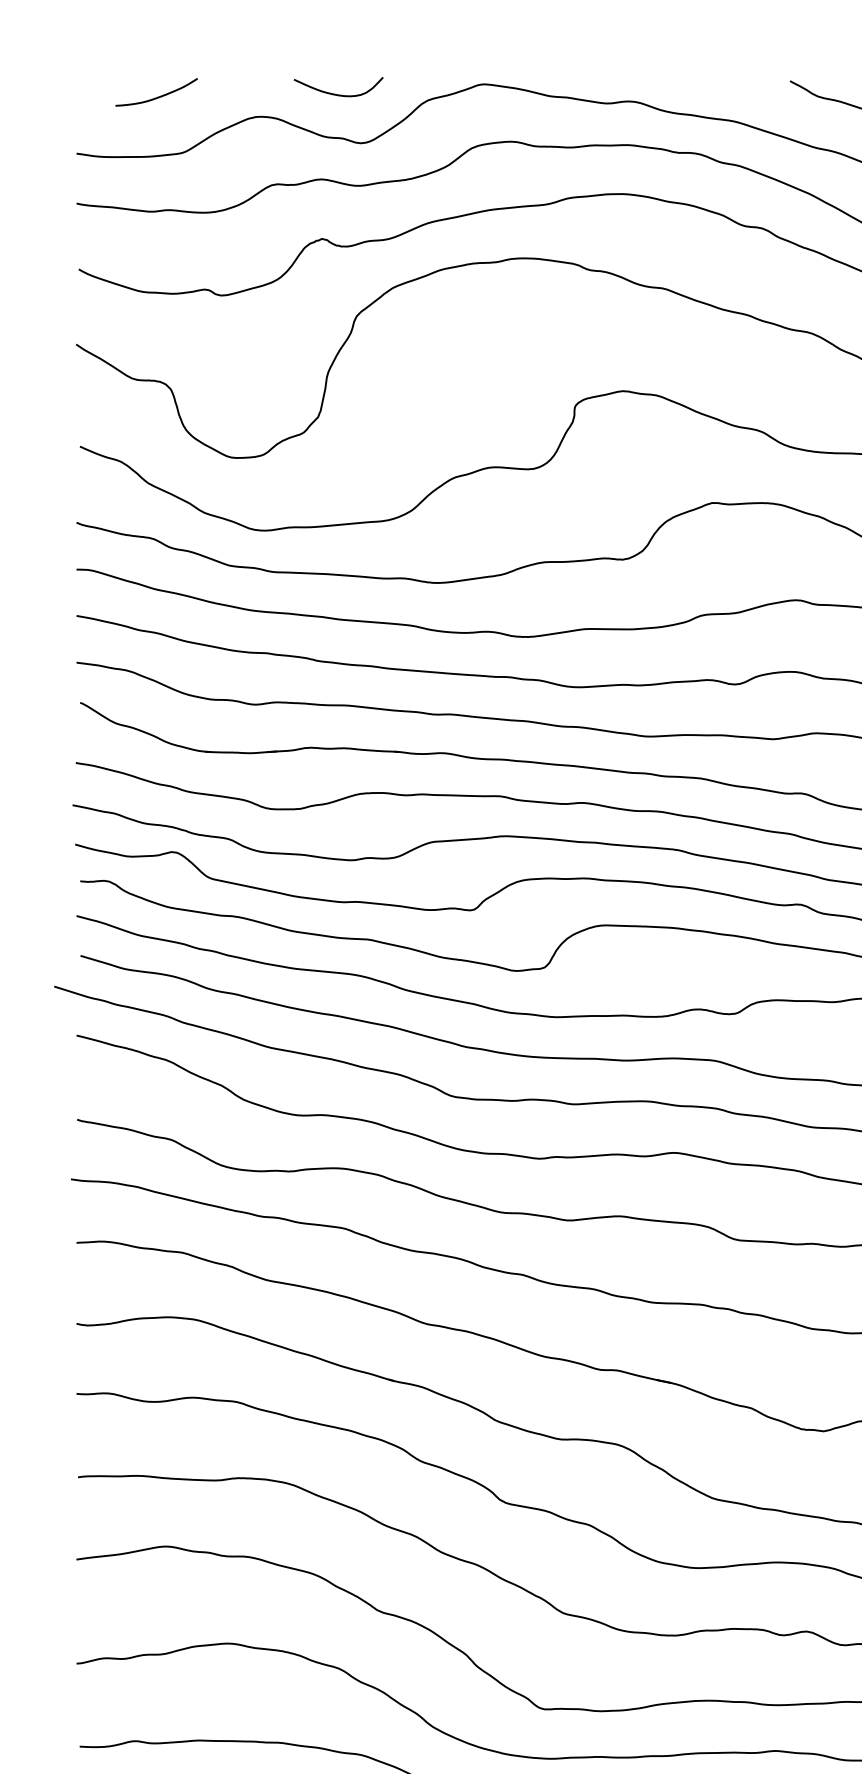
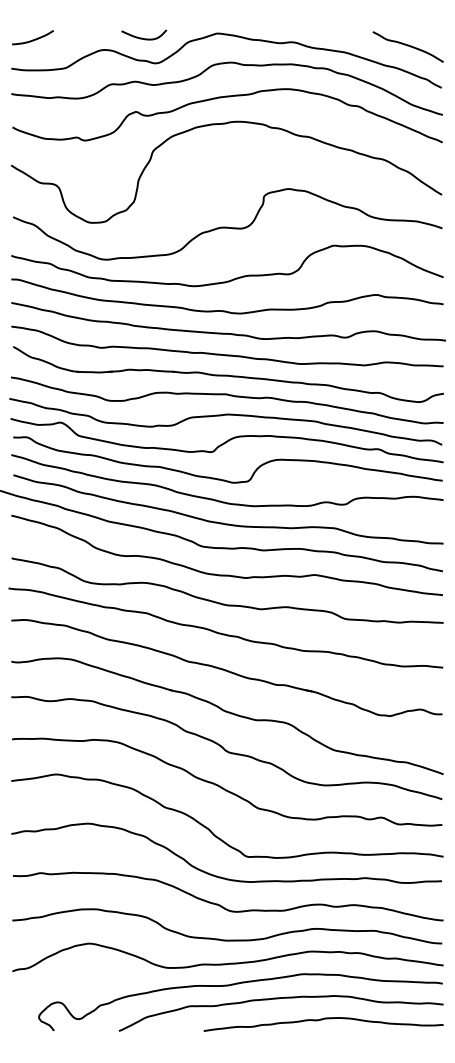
curve: (155, 96) -> (32, 39), moved

